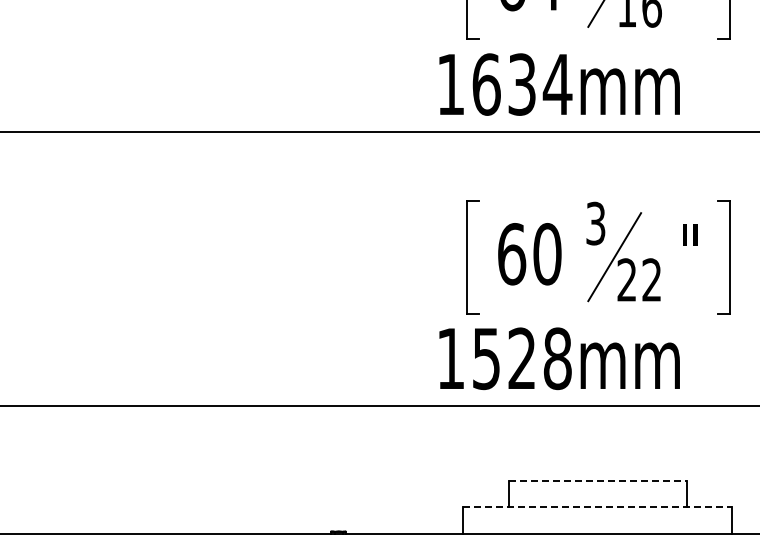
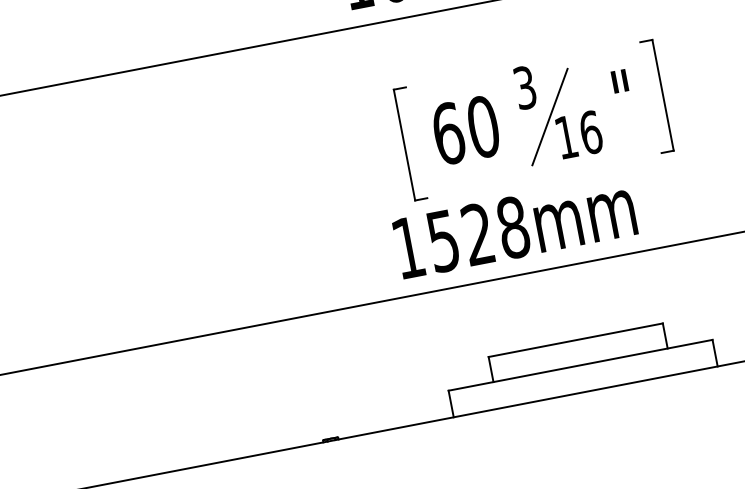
text: (639, 279) -> (578, 134), 22 -> 16
line: (597, 481) -> (575, 340), dashed -> solid
line: (598, 506) -> (581, 365), dashed -> solid

